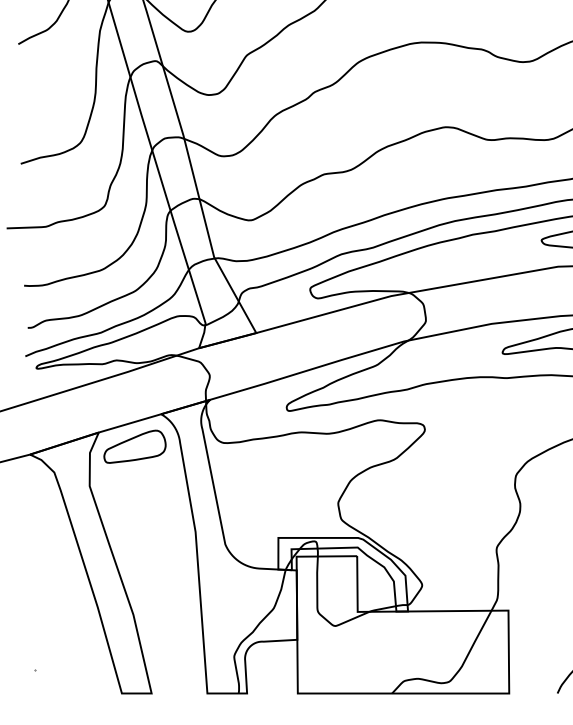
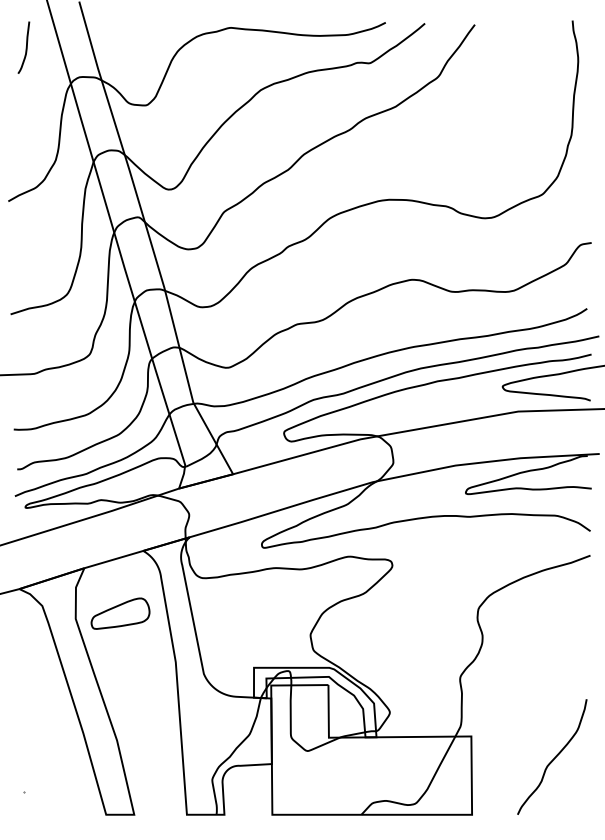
part: (134, 446) -> (120, 613), moved

